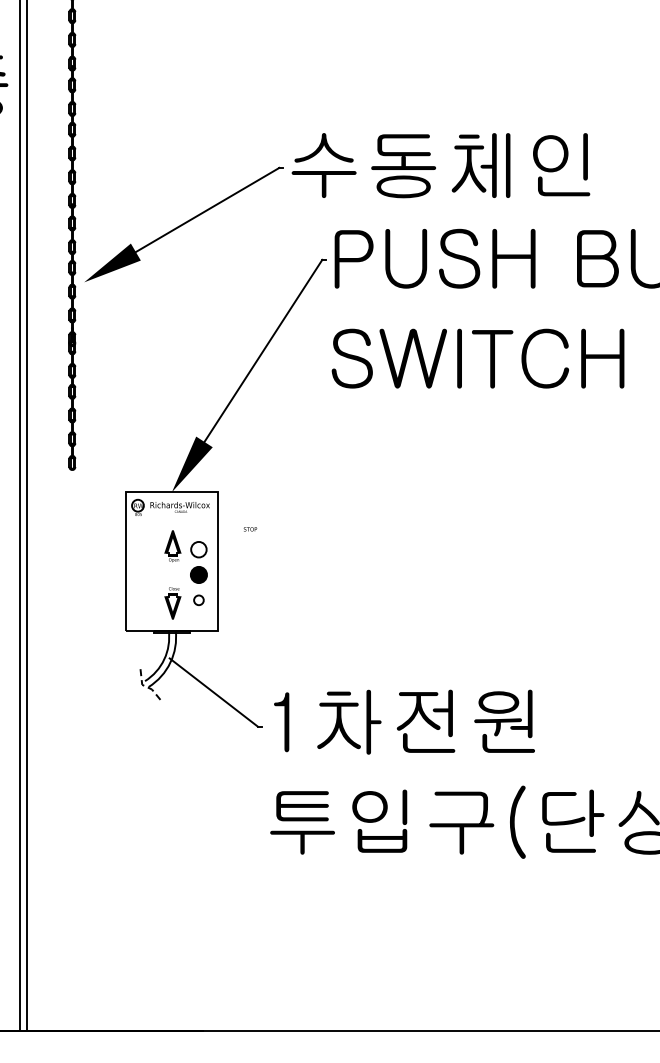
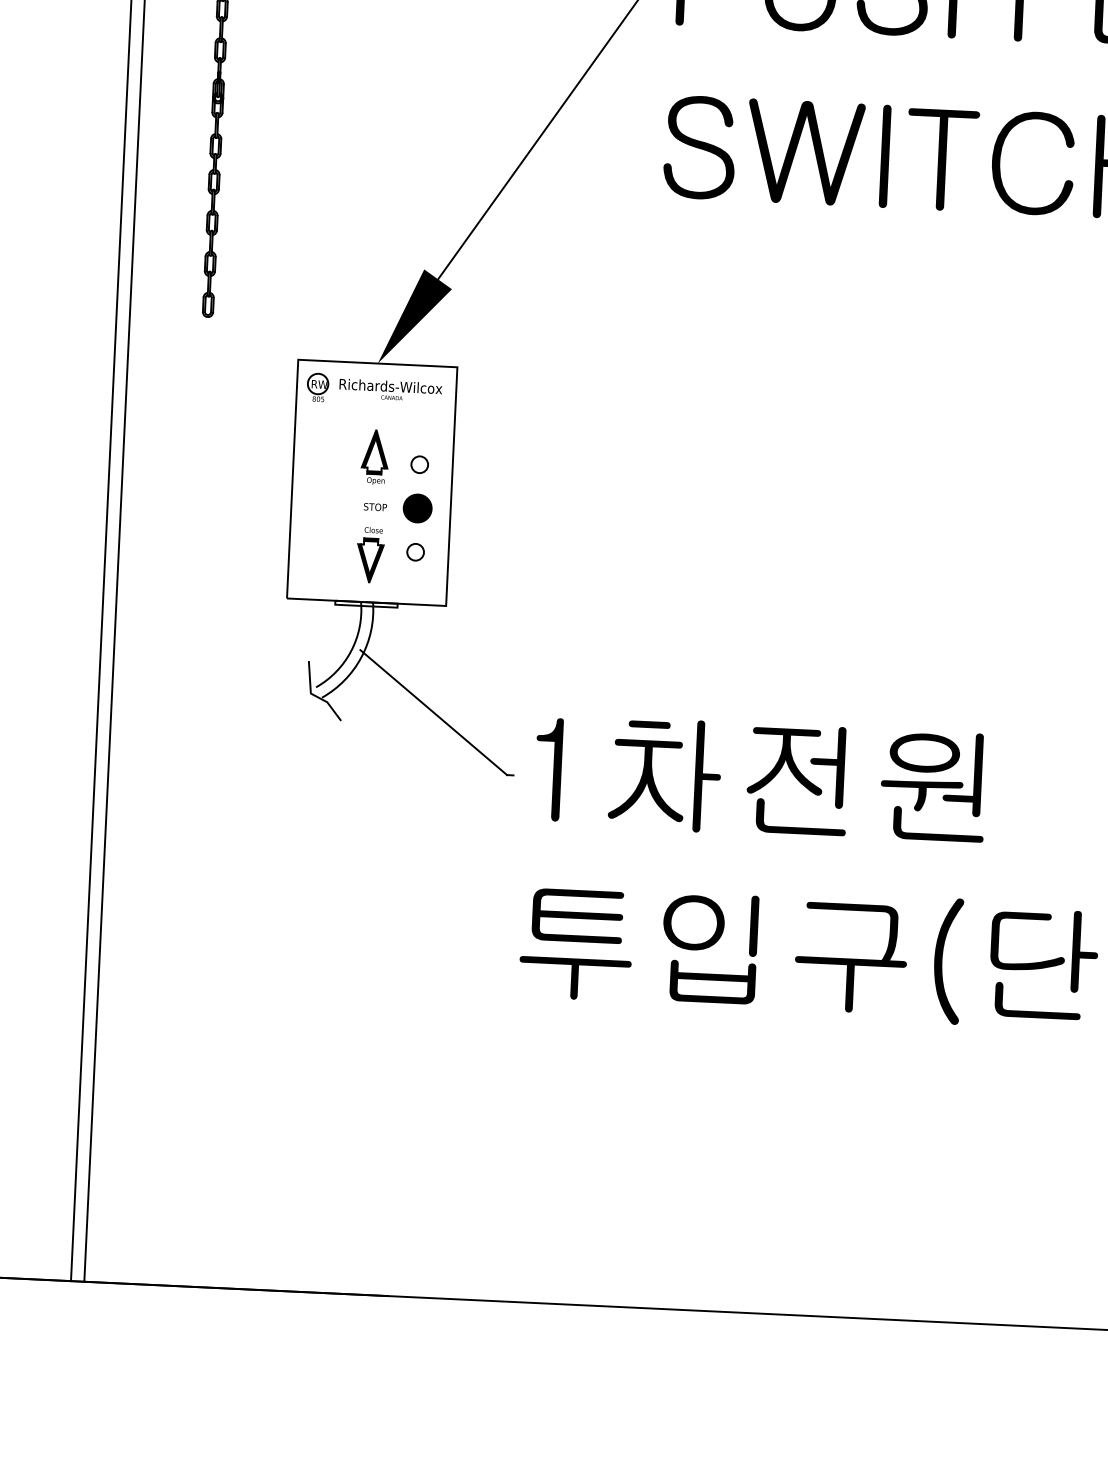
text: (250, 529) -> (375, 507), moved
circle: (198, 549) -> (419, 464), size x0.62
line: (144, 686) -> (314, 696), dashed -> solid

